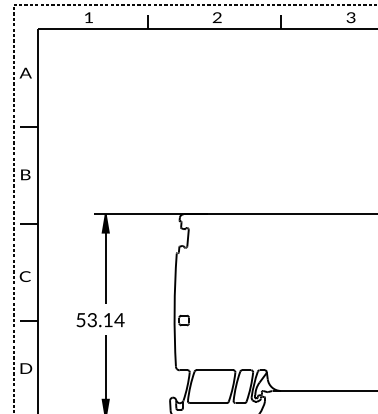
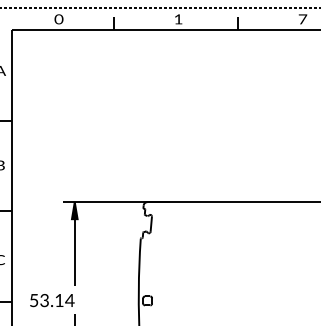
text: (88, 17) -> (58, 19), 1 -> 0
text: (216, 17) -> (177, 19), 2 -> 1
text: (350, 17) -> (302, 19), 3 -> 7
text: (100, 320) -> (52, 300), moved

